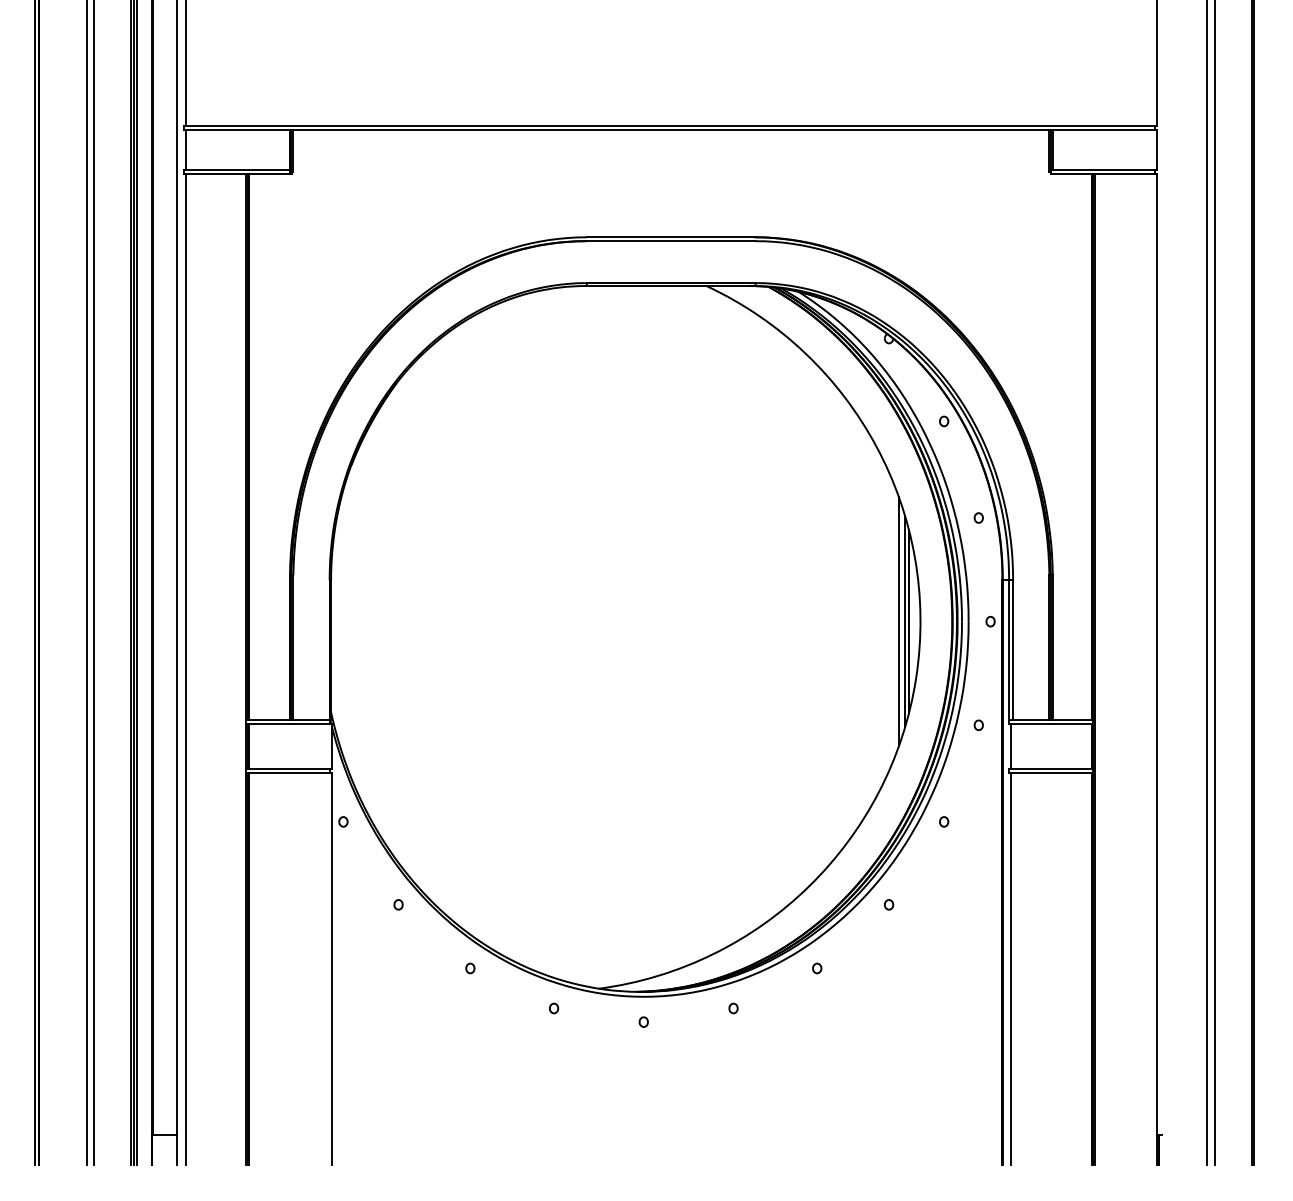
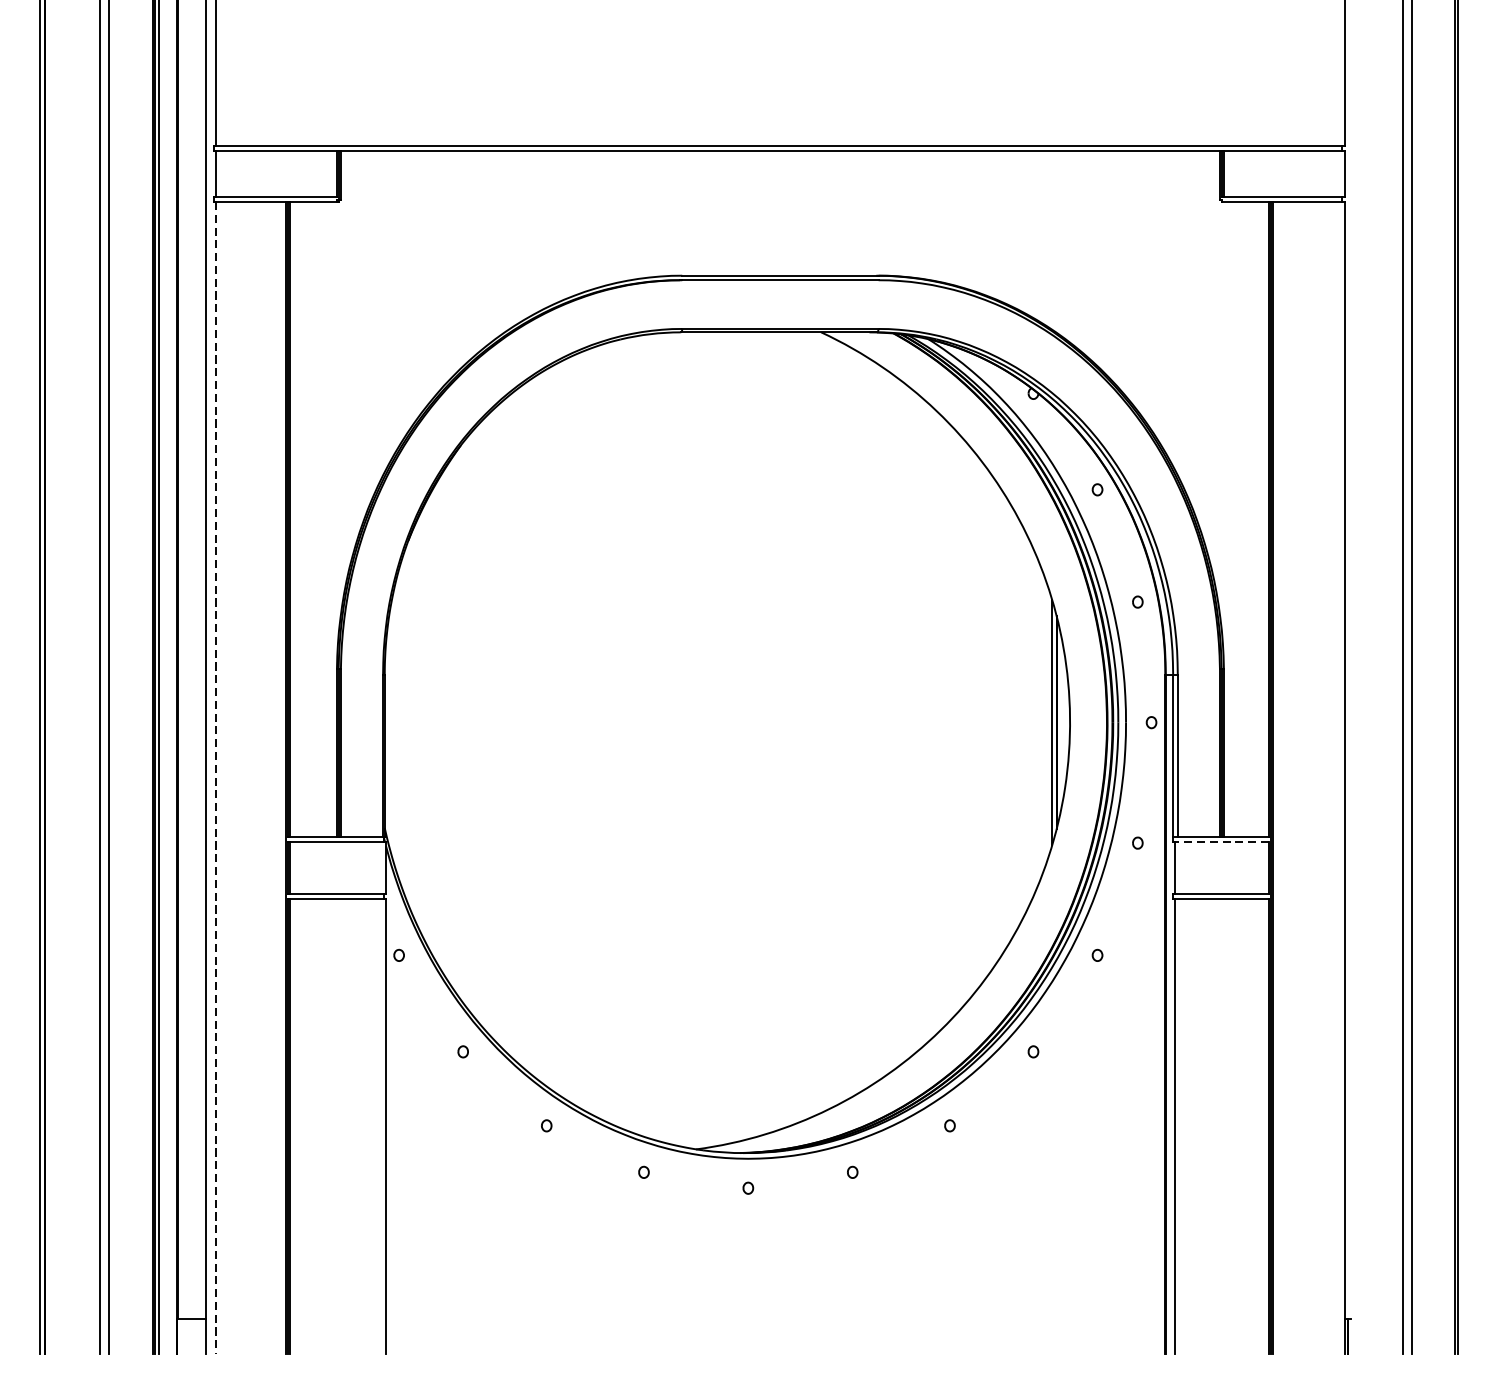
line: (898, 621) -> (1044, 722), removed
line: (186, 669) -> (216, 778), solid -> dashed
line: (1050, 724) -> (1221, 842), solid -> dashed

